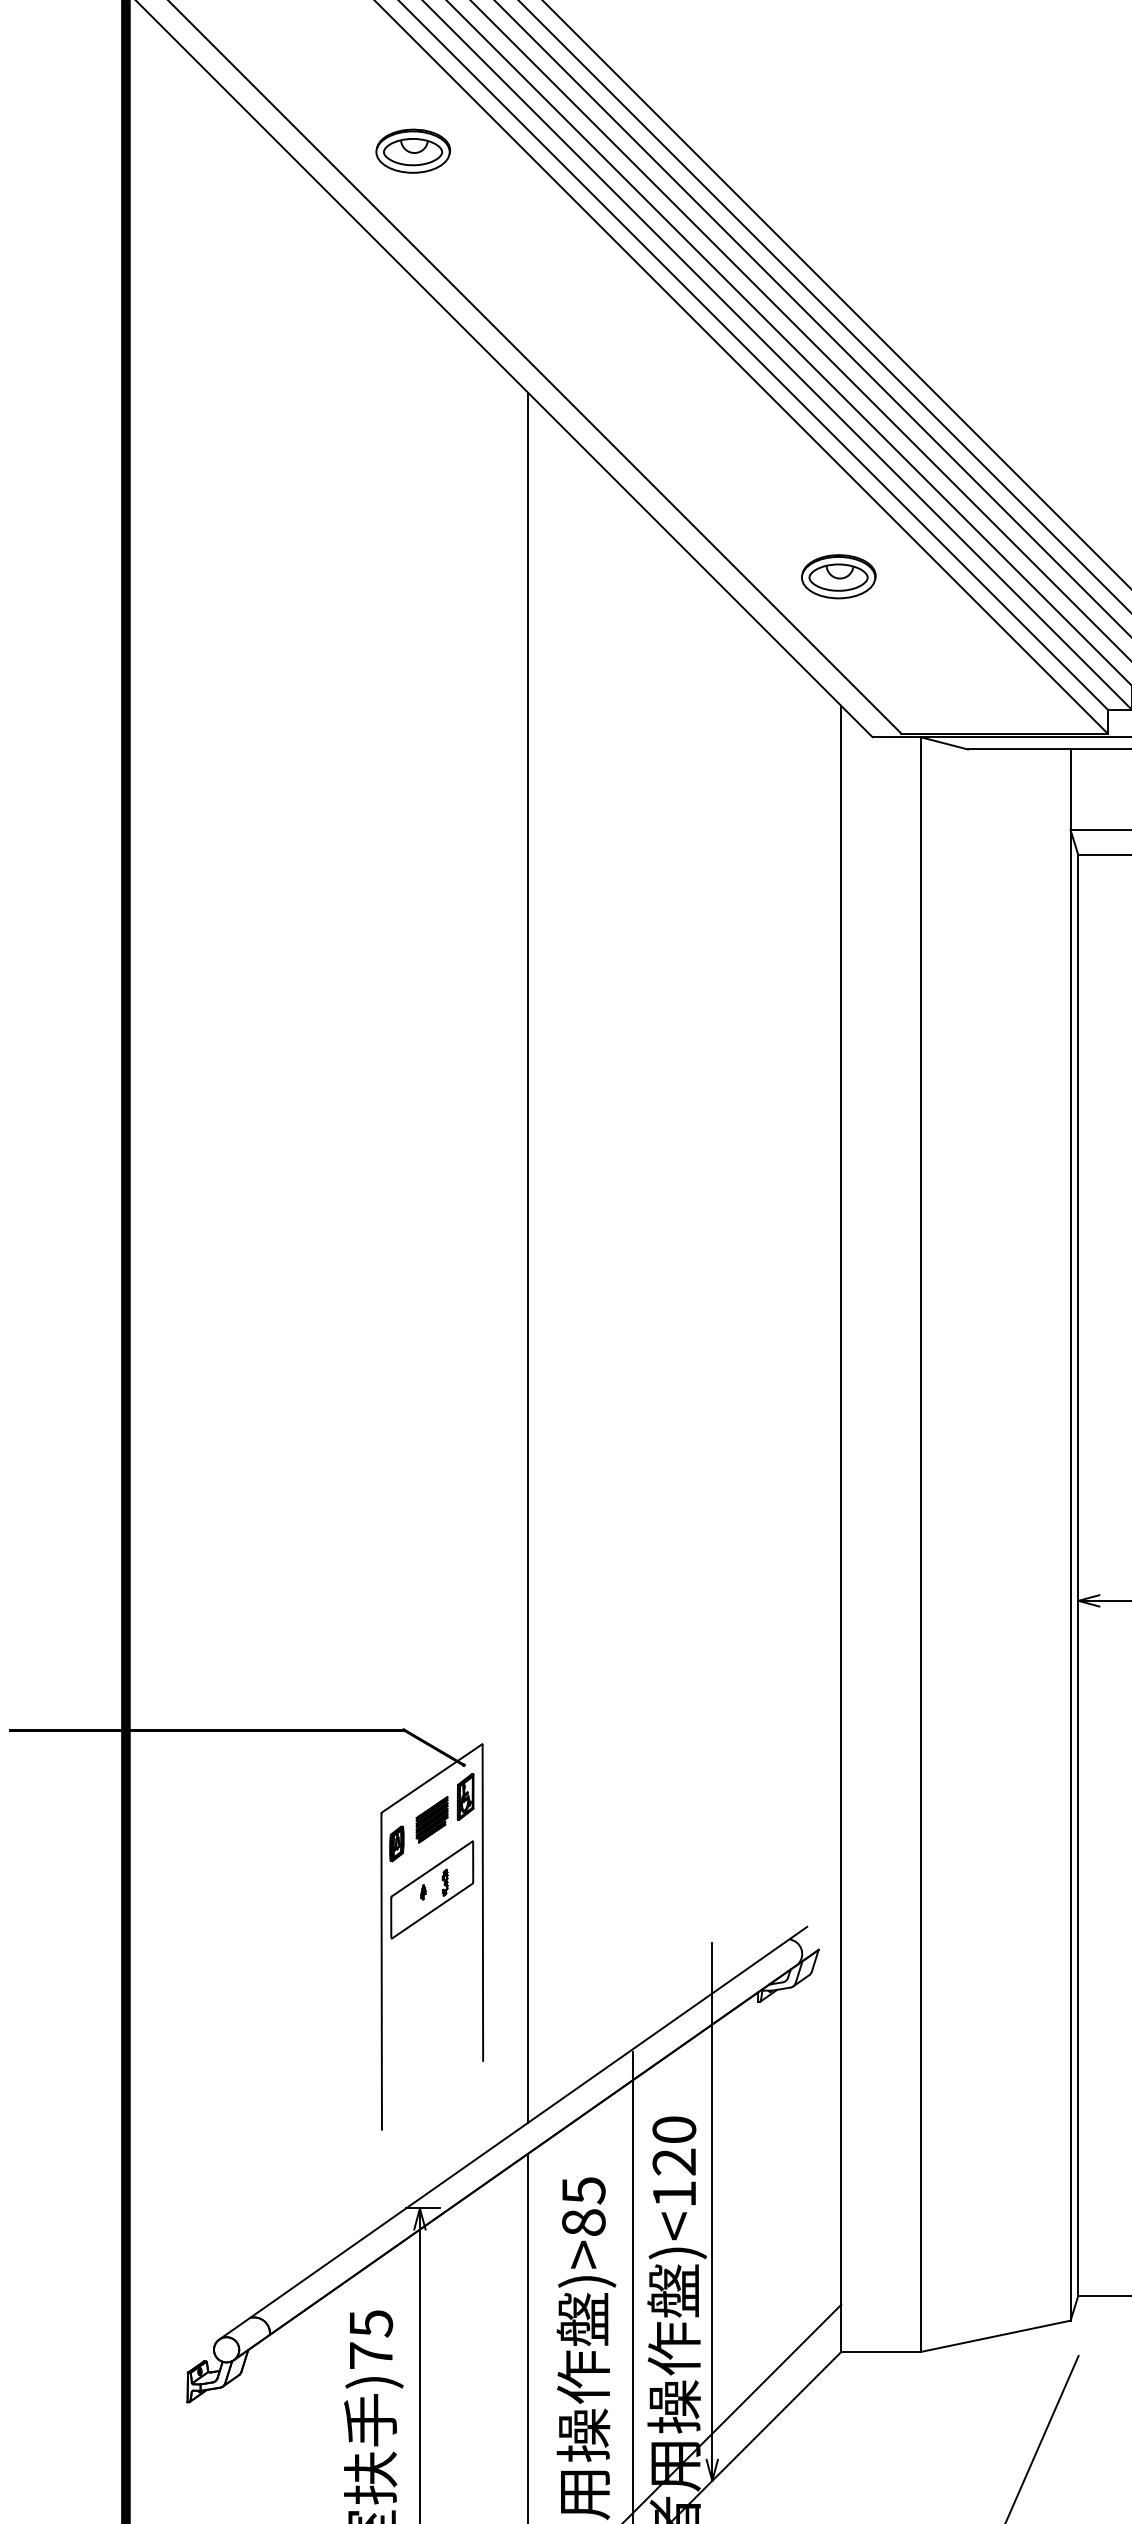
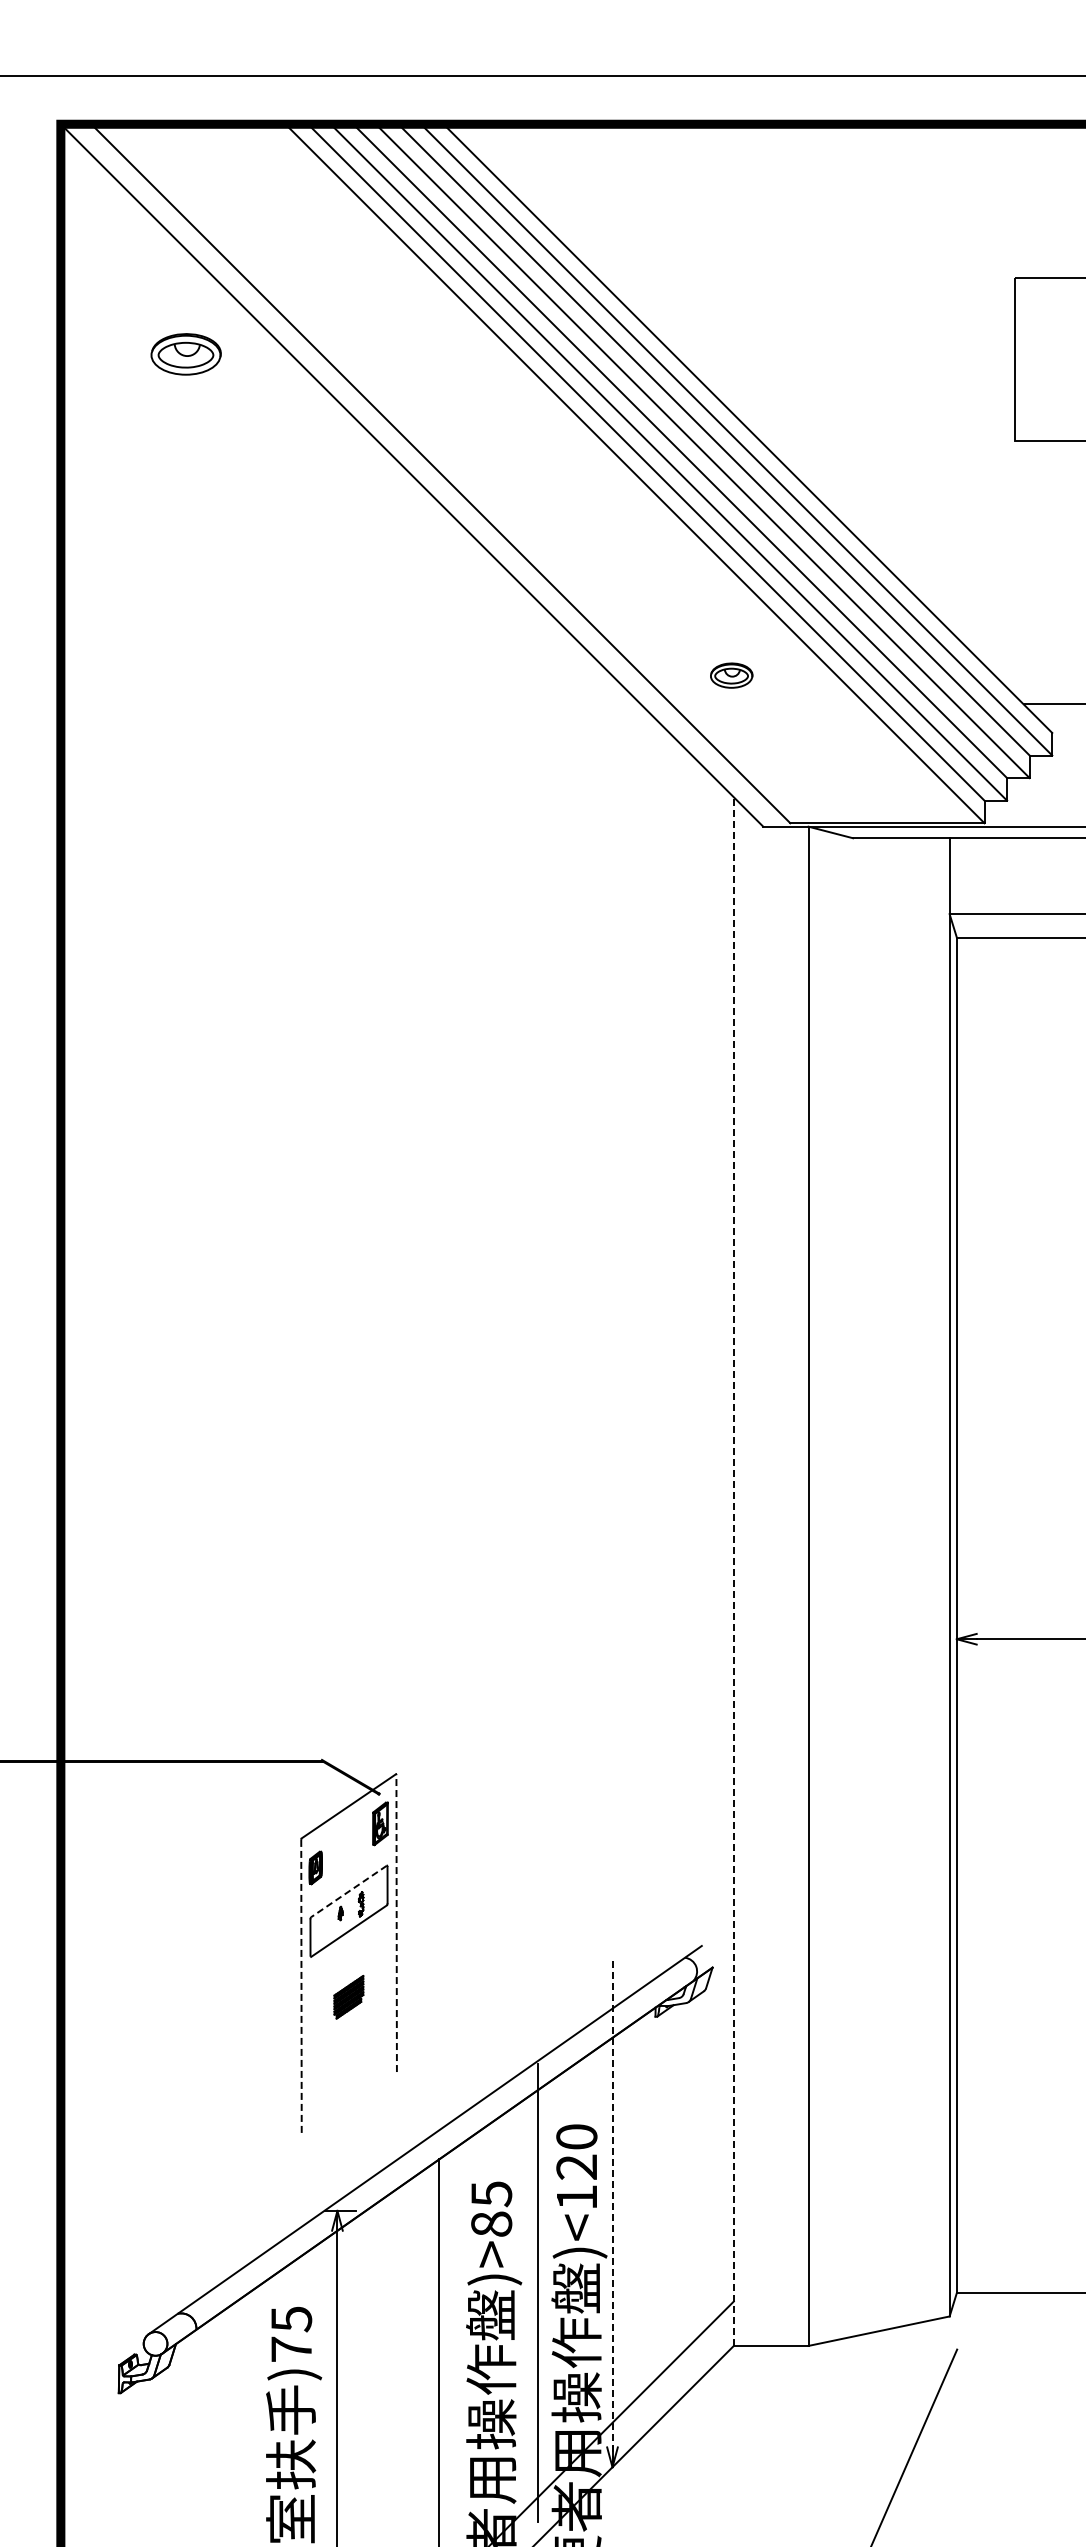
part: (412, 151) -> (185, 354), moved
part: (838, 576) -> (731, 675), size x0.6
line: (528, 1257) -> (439, 1316), removed
line: (840, 1528) -> (733, 1571), solid -> dashed
part: (431, 1820) -> (348, 1997), moved
line: (431, 1868) -> (348, 1891), solid -> dashed
line: (482, 1902) -> (396, 1923), solid -> dashed
line: (381, 1972) -> (301, 1988), solid -> dashed
line: (712, 2212) -> (612, 2214), solid -> dashed

